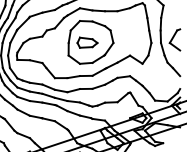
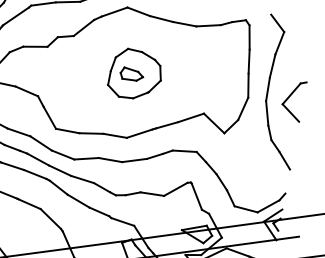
part: (90, 42) -> (134, 75), size x0.6

